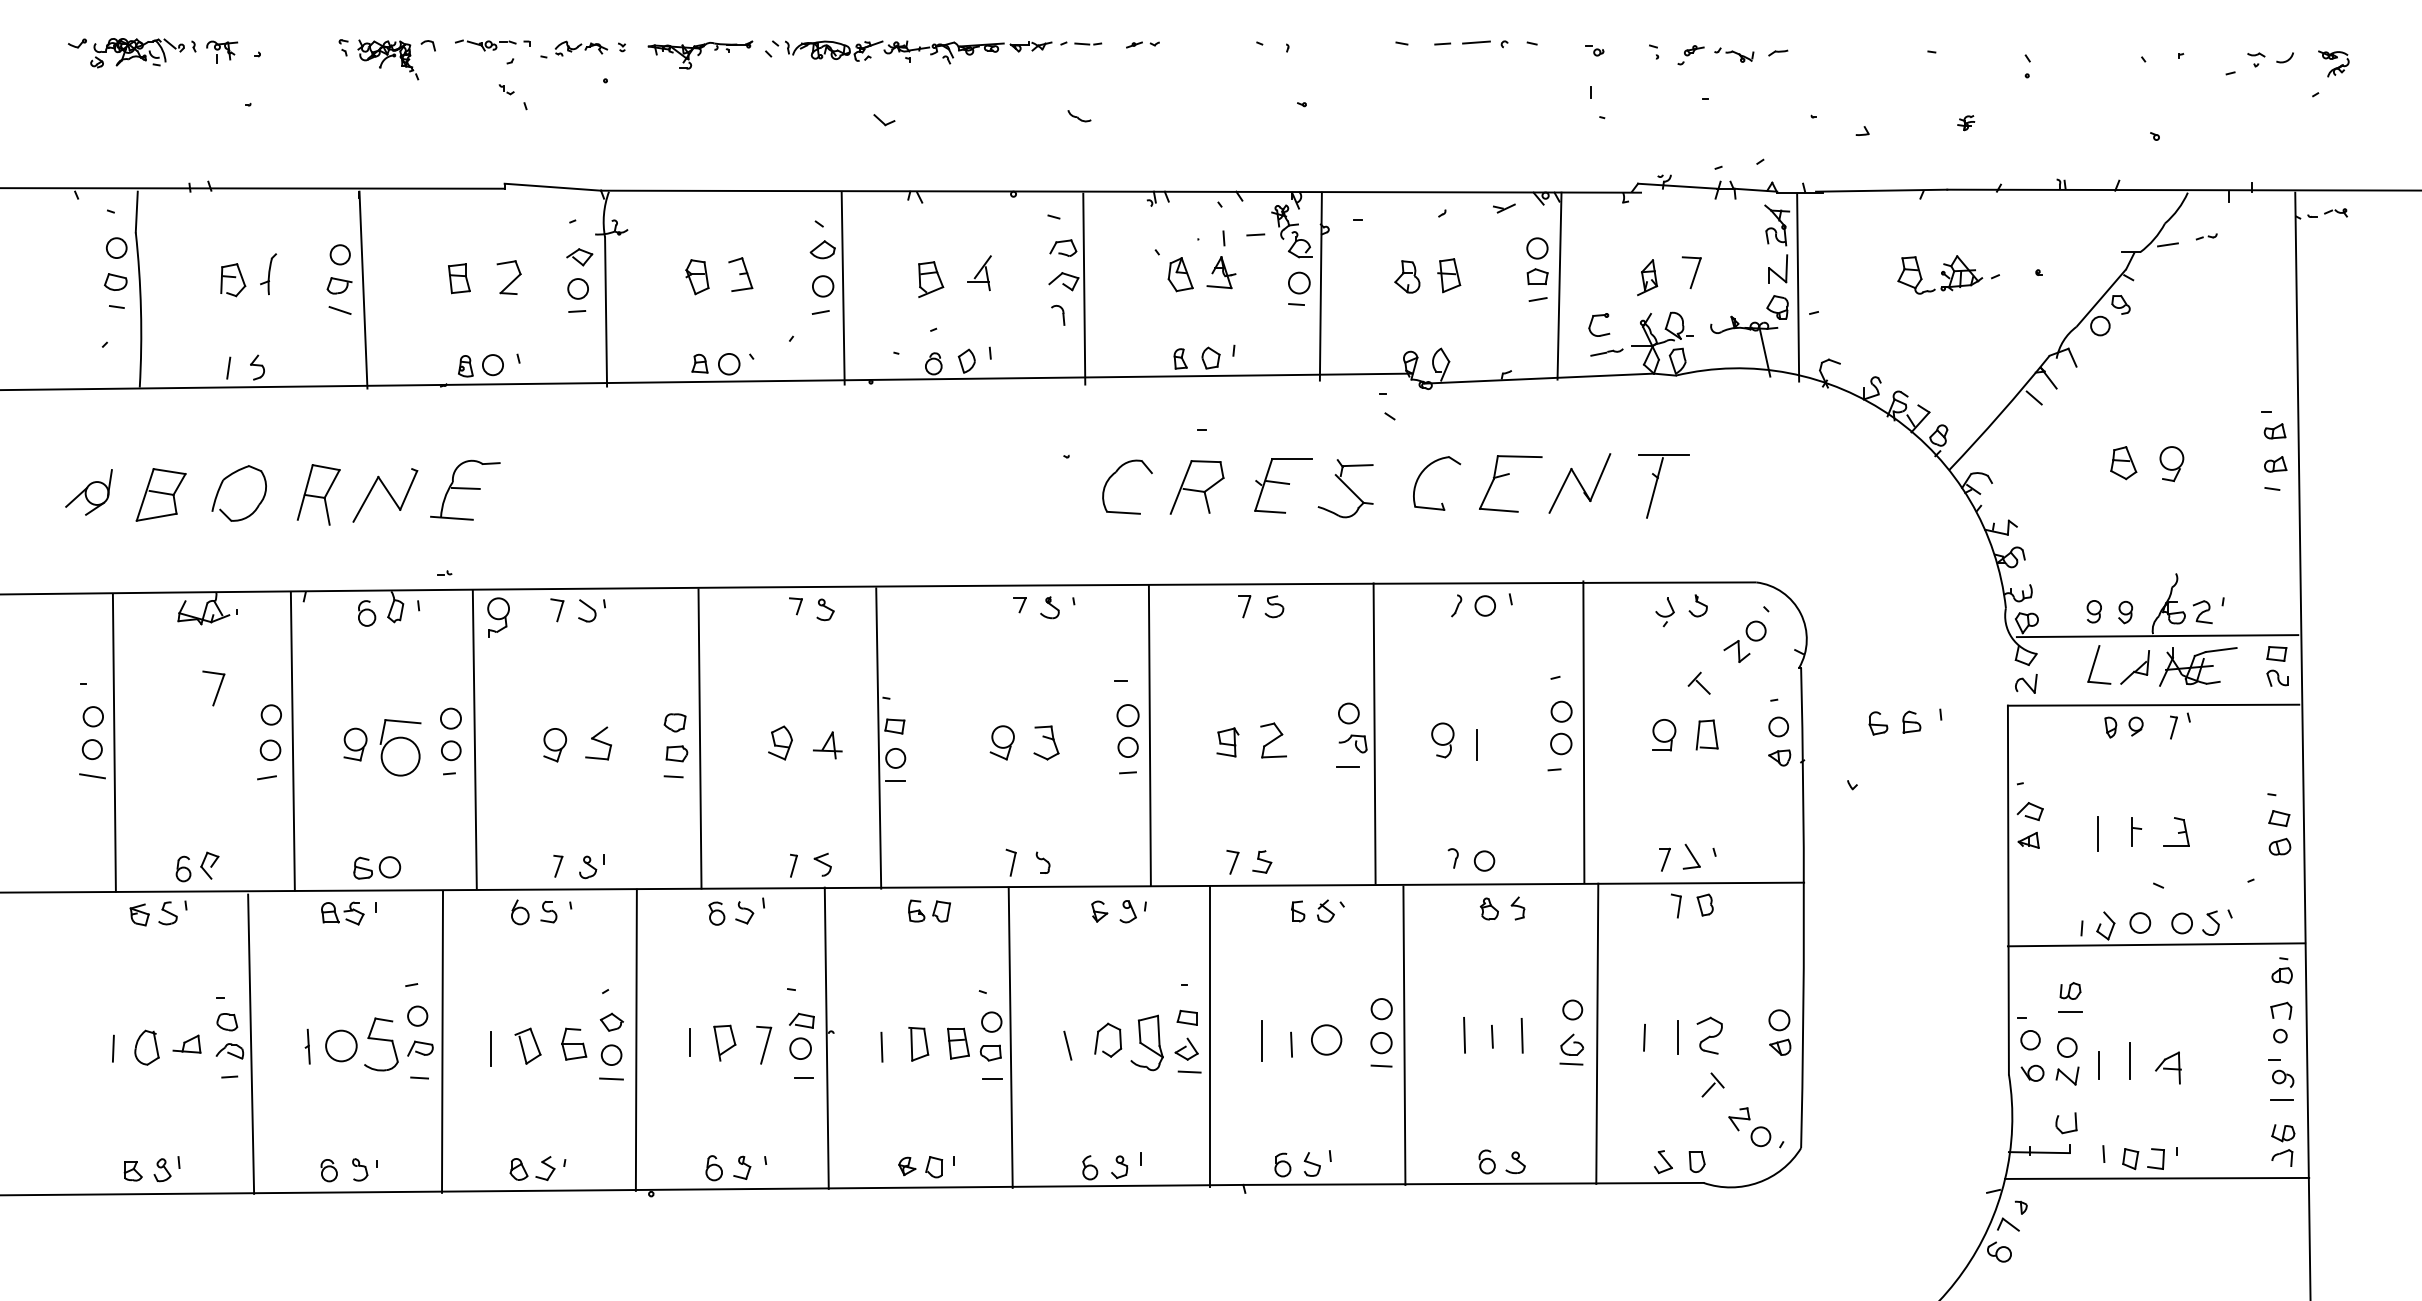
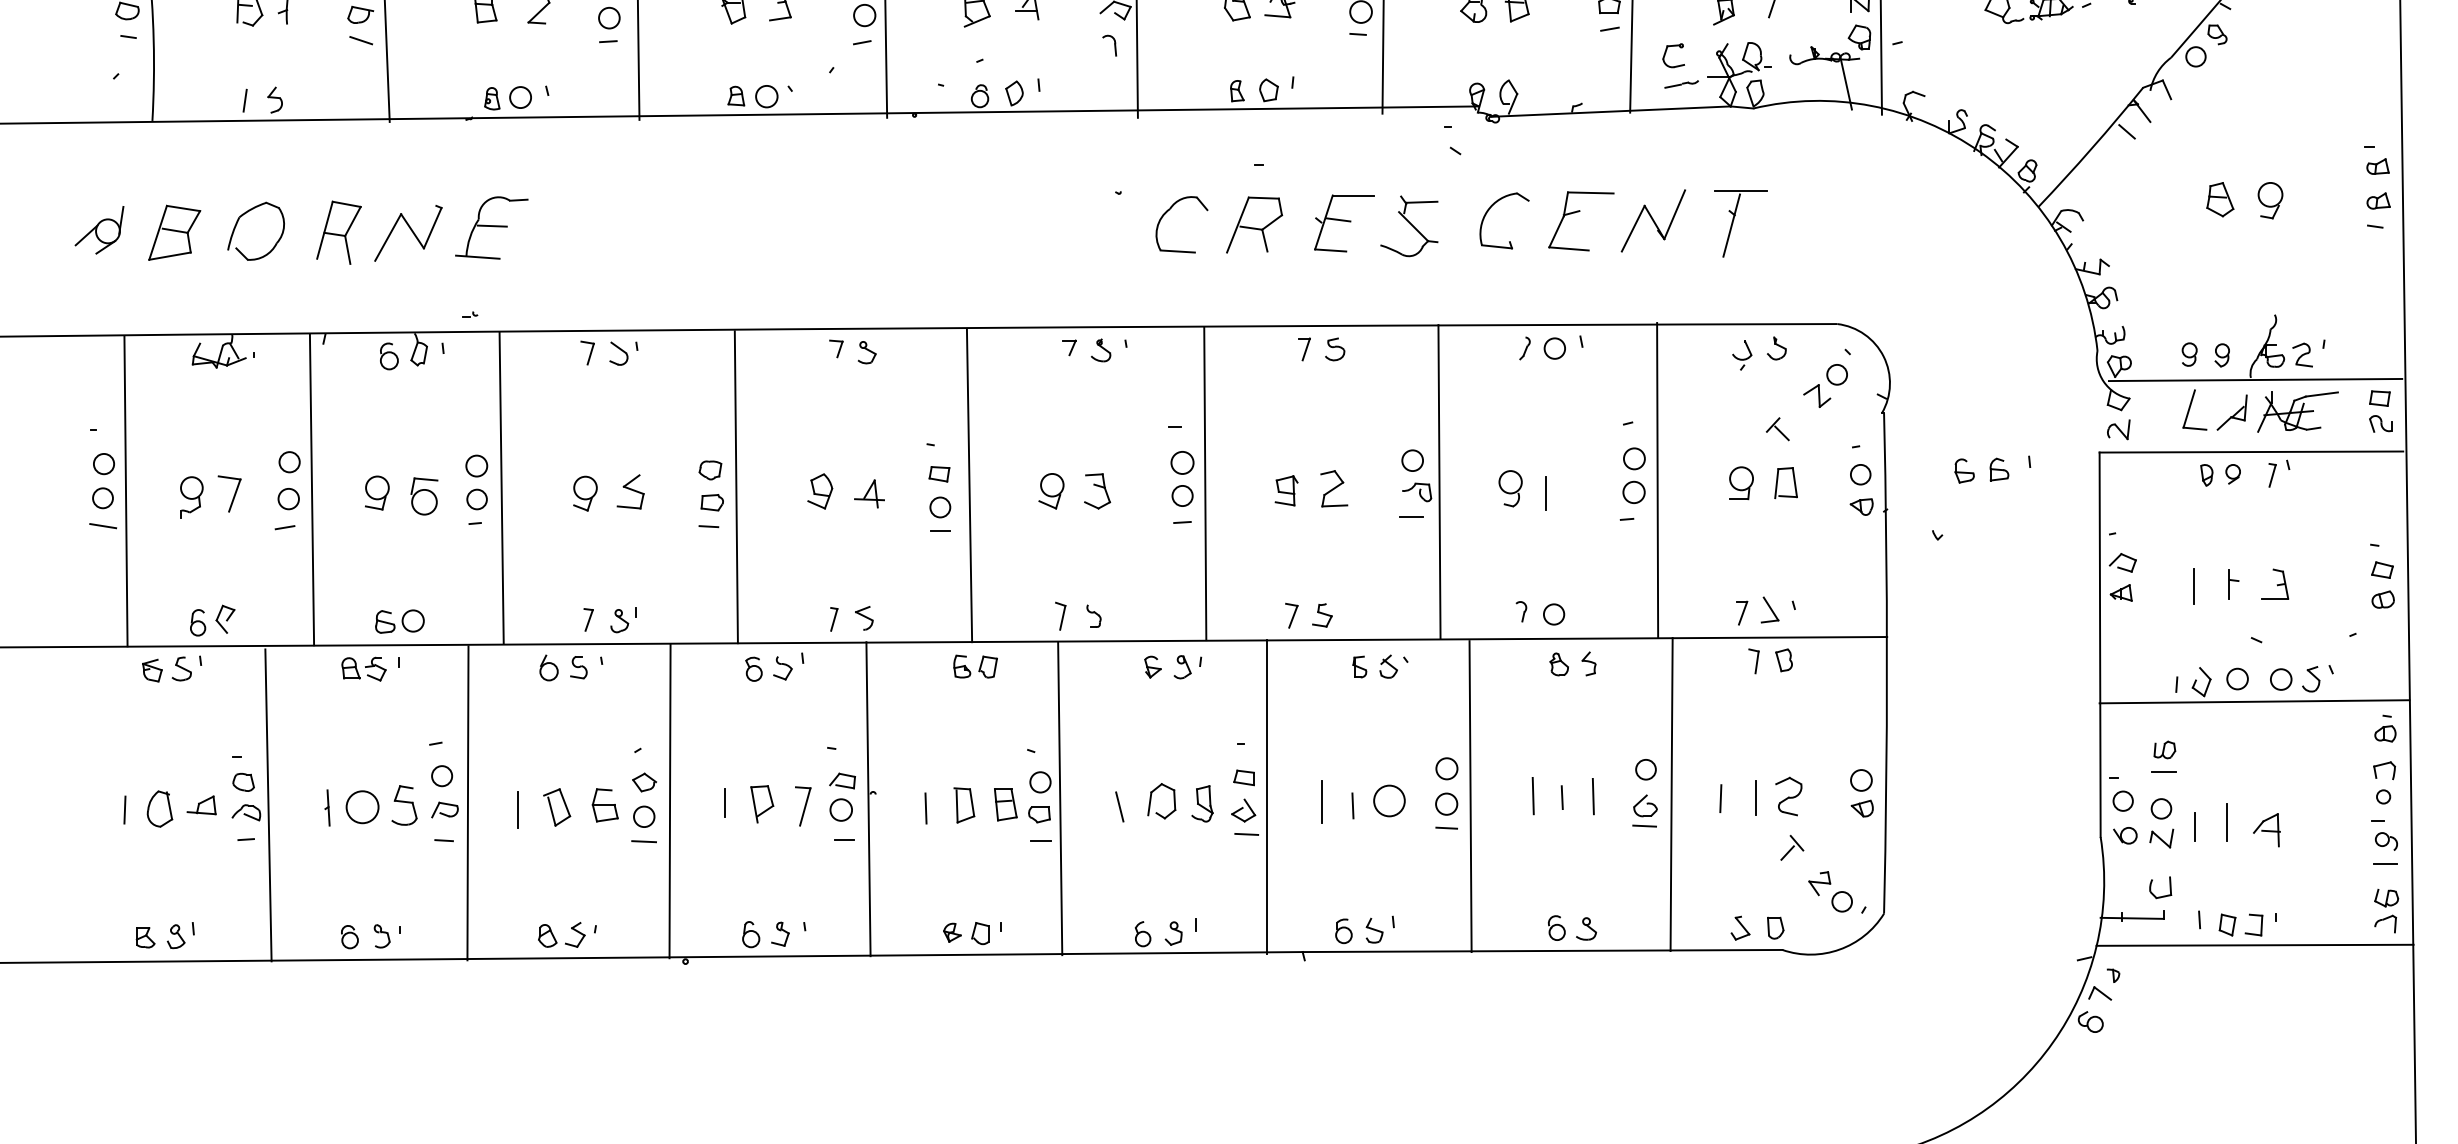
part: (498, 617) -> (191, 497), moved
part: (213, 688) -> (229, 494), moved
line: (878, 738) -> (969, 485), moved
part: (400, 747) -> (424, 496), size x0.62
part: (1146, 1042) -> (1201, 803), size x0.62
part: (381, 1043) -> (404, 804), size x0.71

